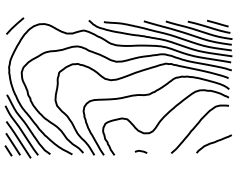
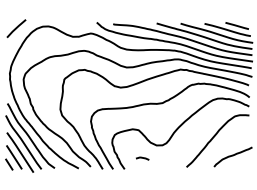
line: (140, 151) -> (142, 158), moved

